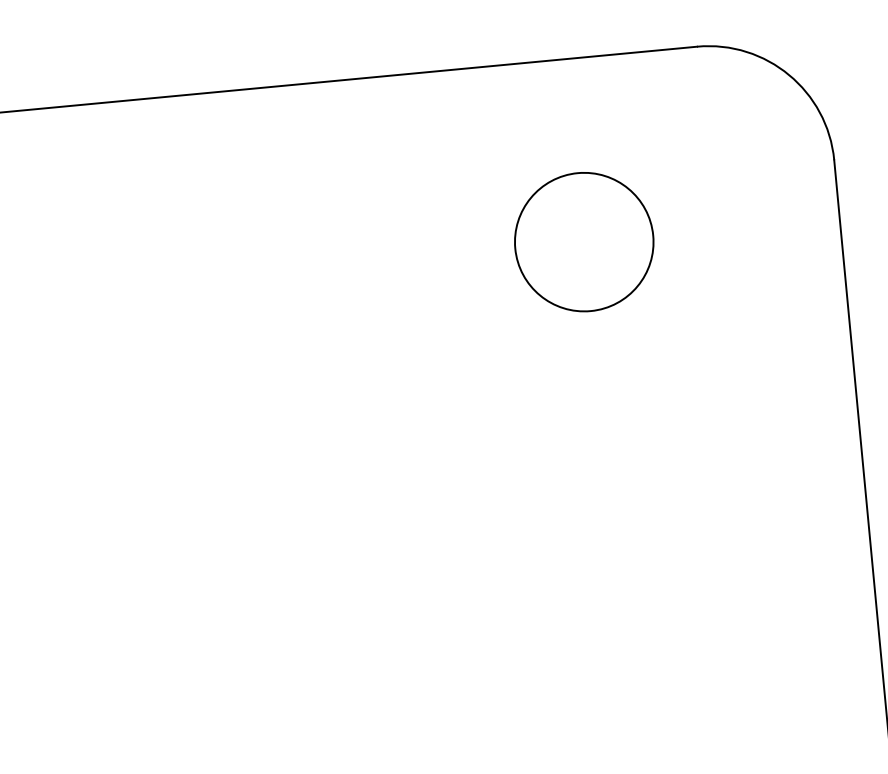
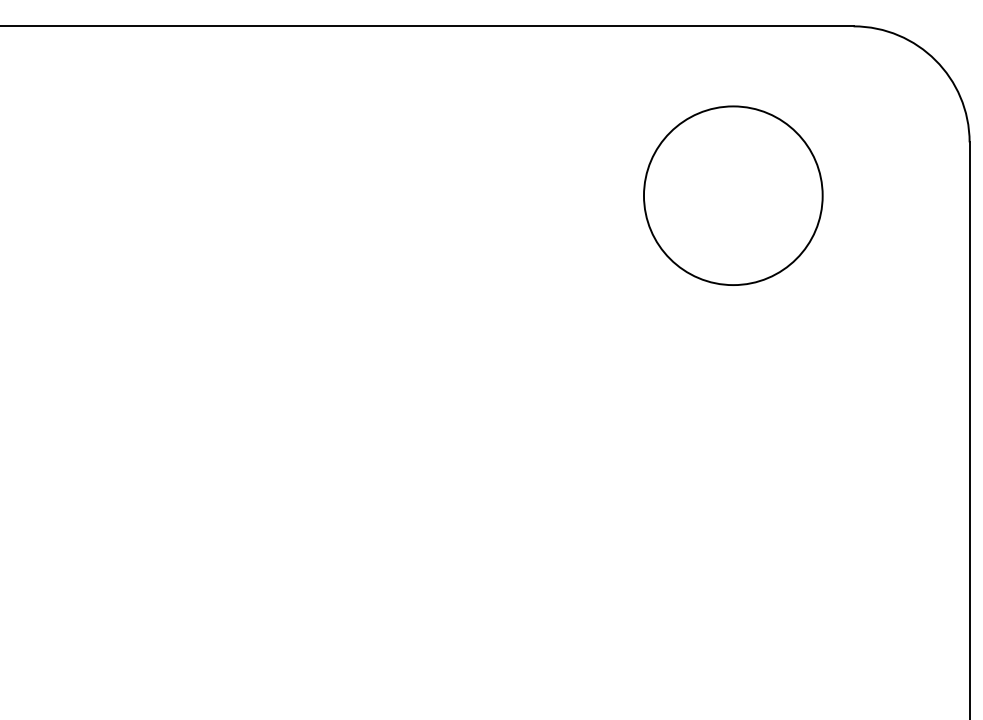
circle: (583, 241) -> (732, 195), size x1.4

